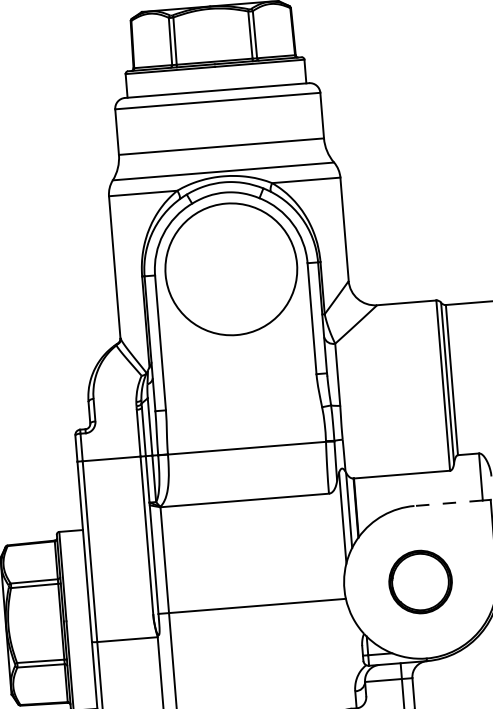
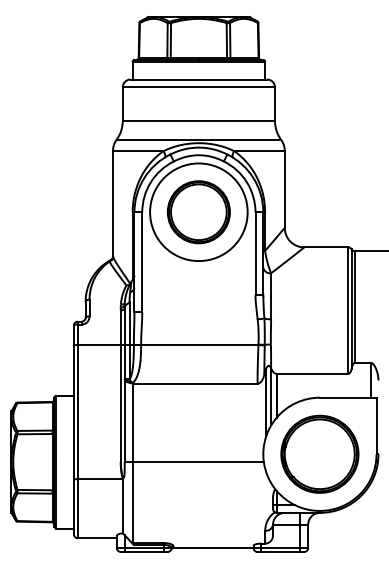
part: (230, 269) -> (198, 212), added
line: (447, 503) -> (344, 397), dashed -> solid
part: (419, 581) -> (319, 453), size x1.67

